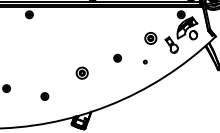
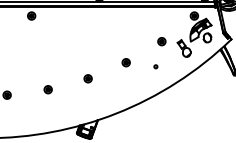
part: (150, 38) -> (161, 41), size x0.62
part: (81, 73) -> (87, 78), size x0.62
part: (44, 96) -> (47, 89), moved

